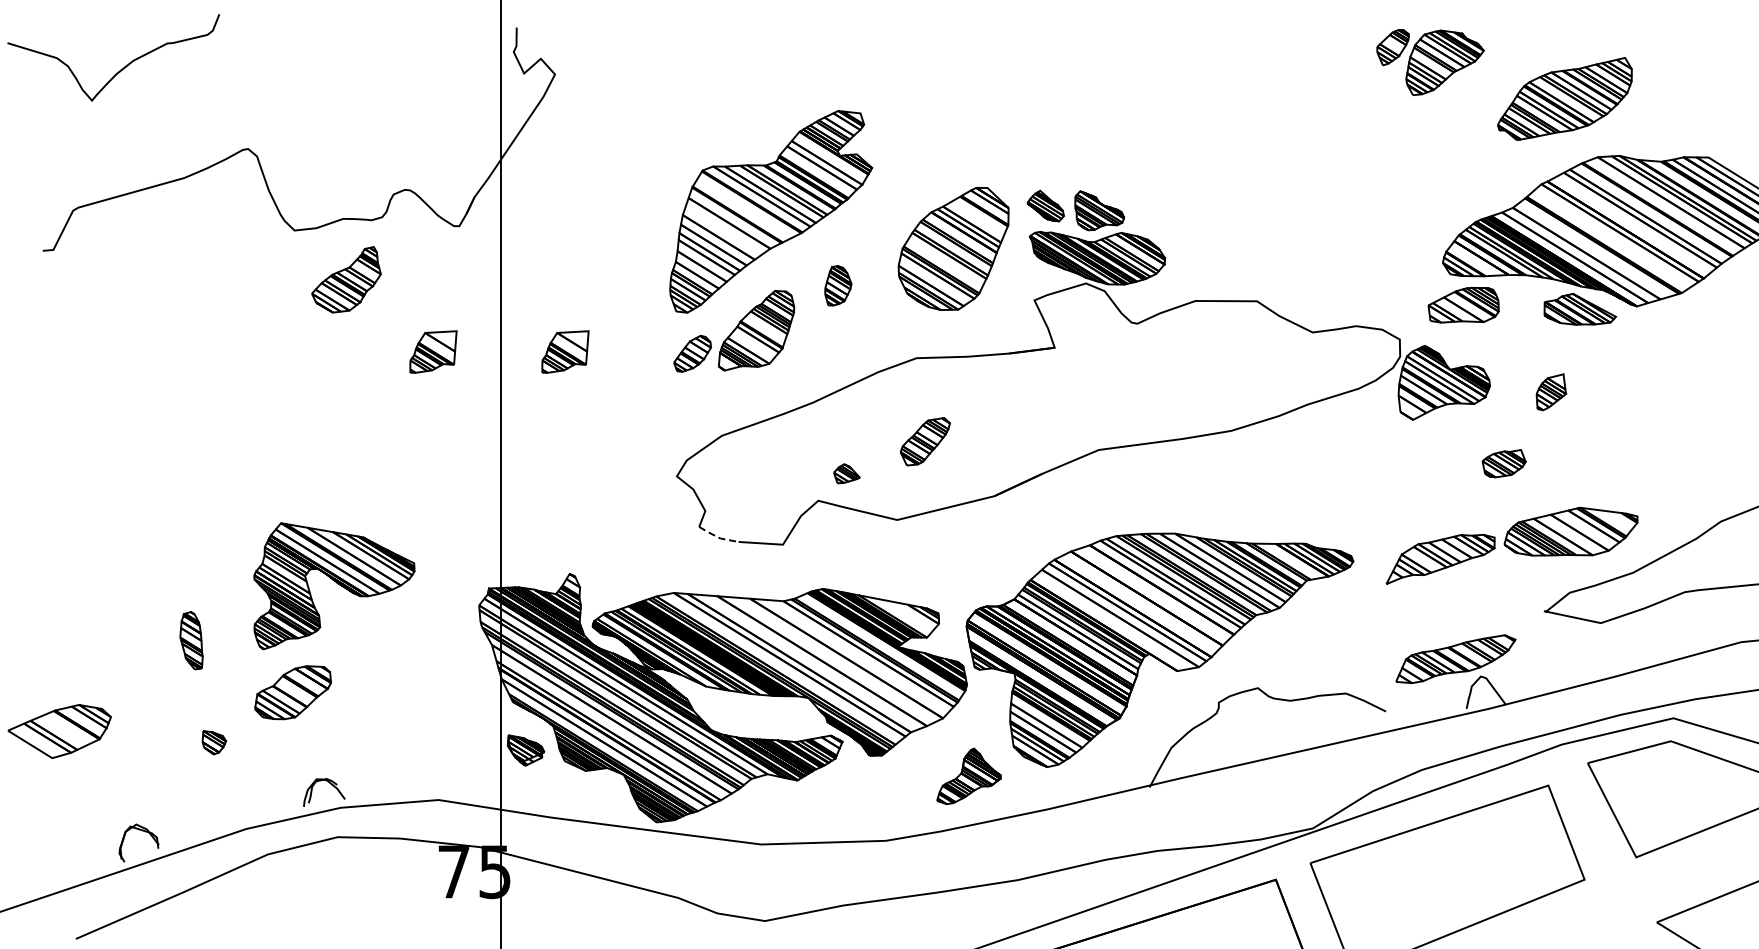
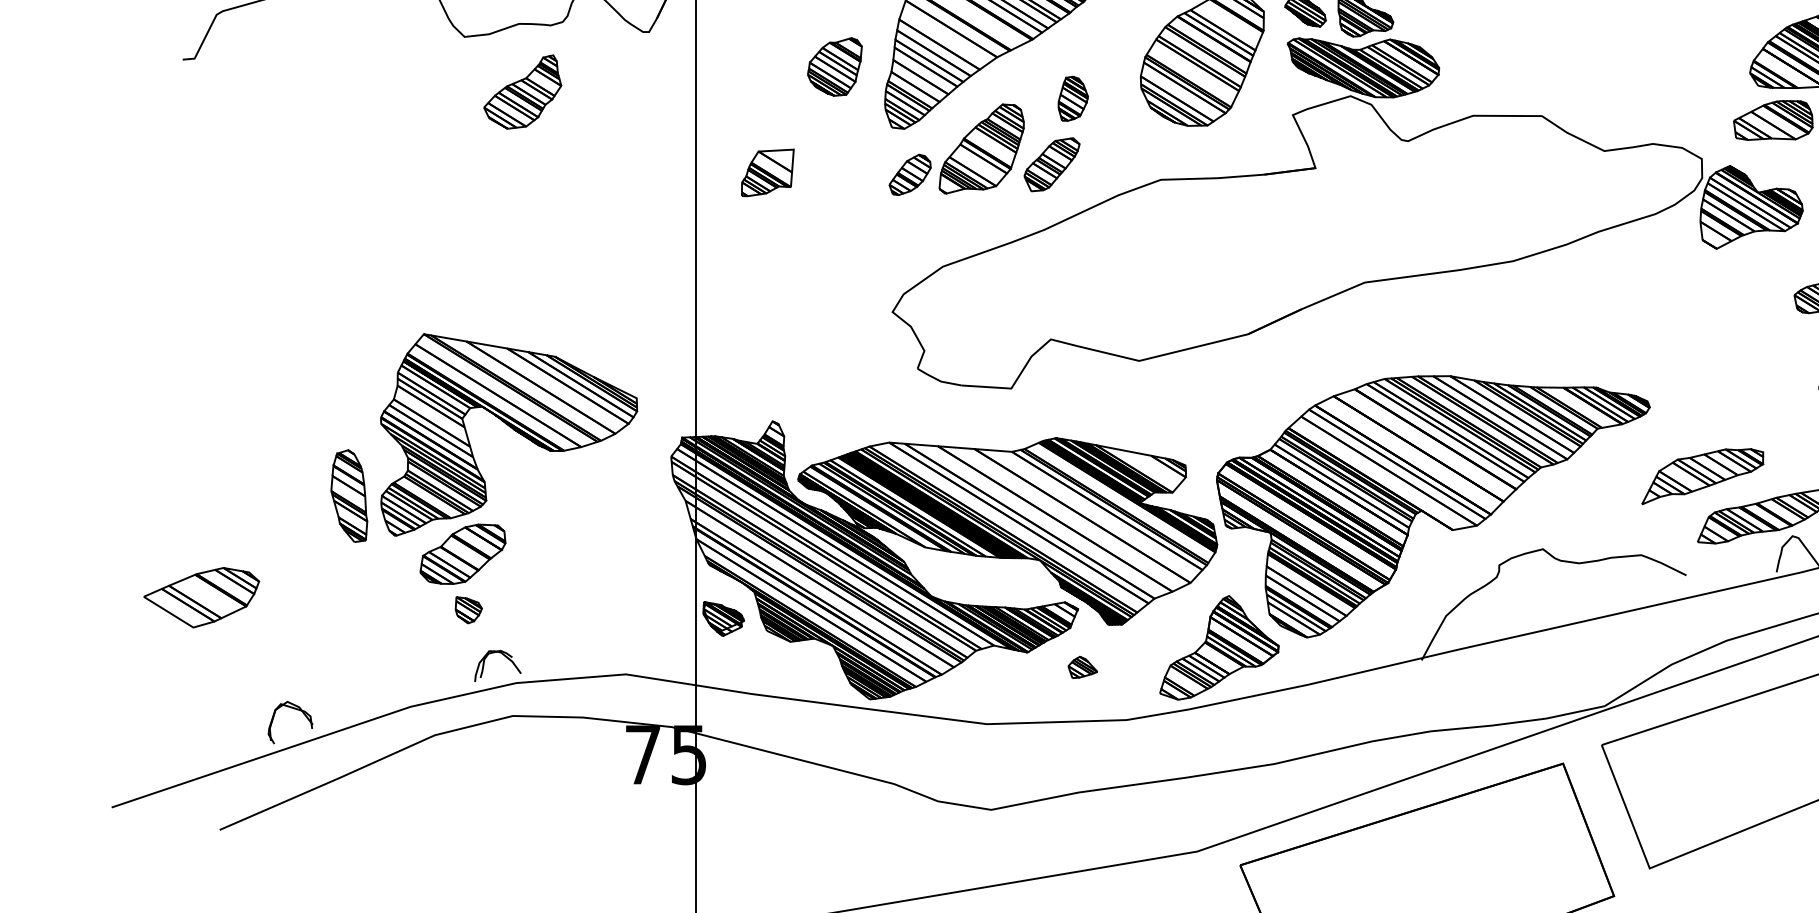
part: (625, 256) -> (835, 65), added
part: (433, 351) -> (620, 172), removed
part: (925, 441) -> (1052, 164), moved
part: (846, 473) -> (1082, 667), moved
line: (717, 537) -> (938, 380), dashed -> solid
part: (1440, 558) -> (1702, 475), moved
part: (334, 586) -> (509, 435), size x1.43
part: (191, 640) -> (349, 495), size x1.43
part: (214, 742) -> (469, 610), moved
part: (968, 776) -> (1219, 648), size x1.67

